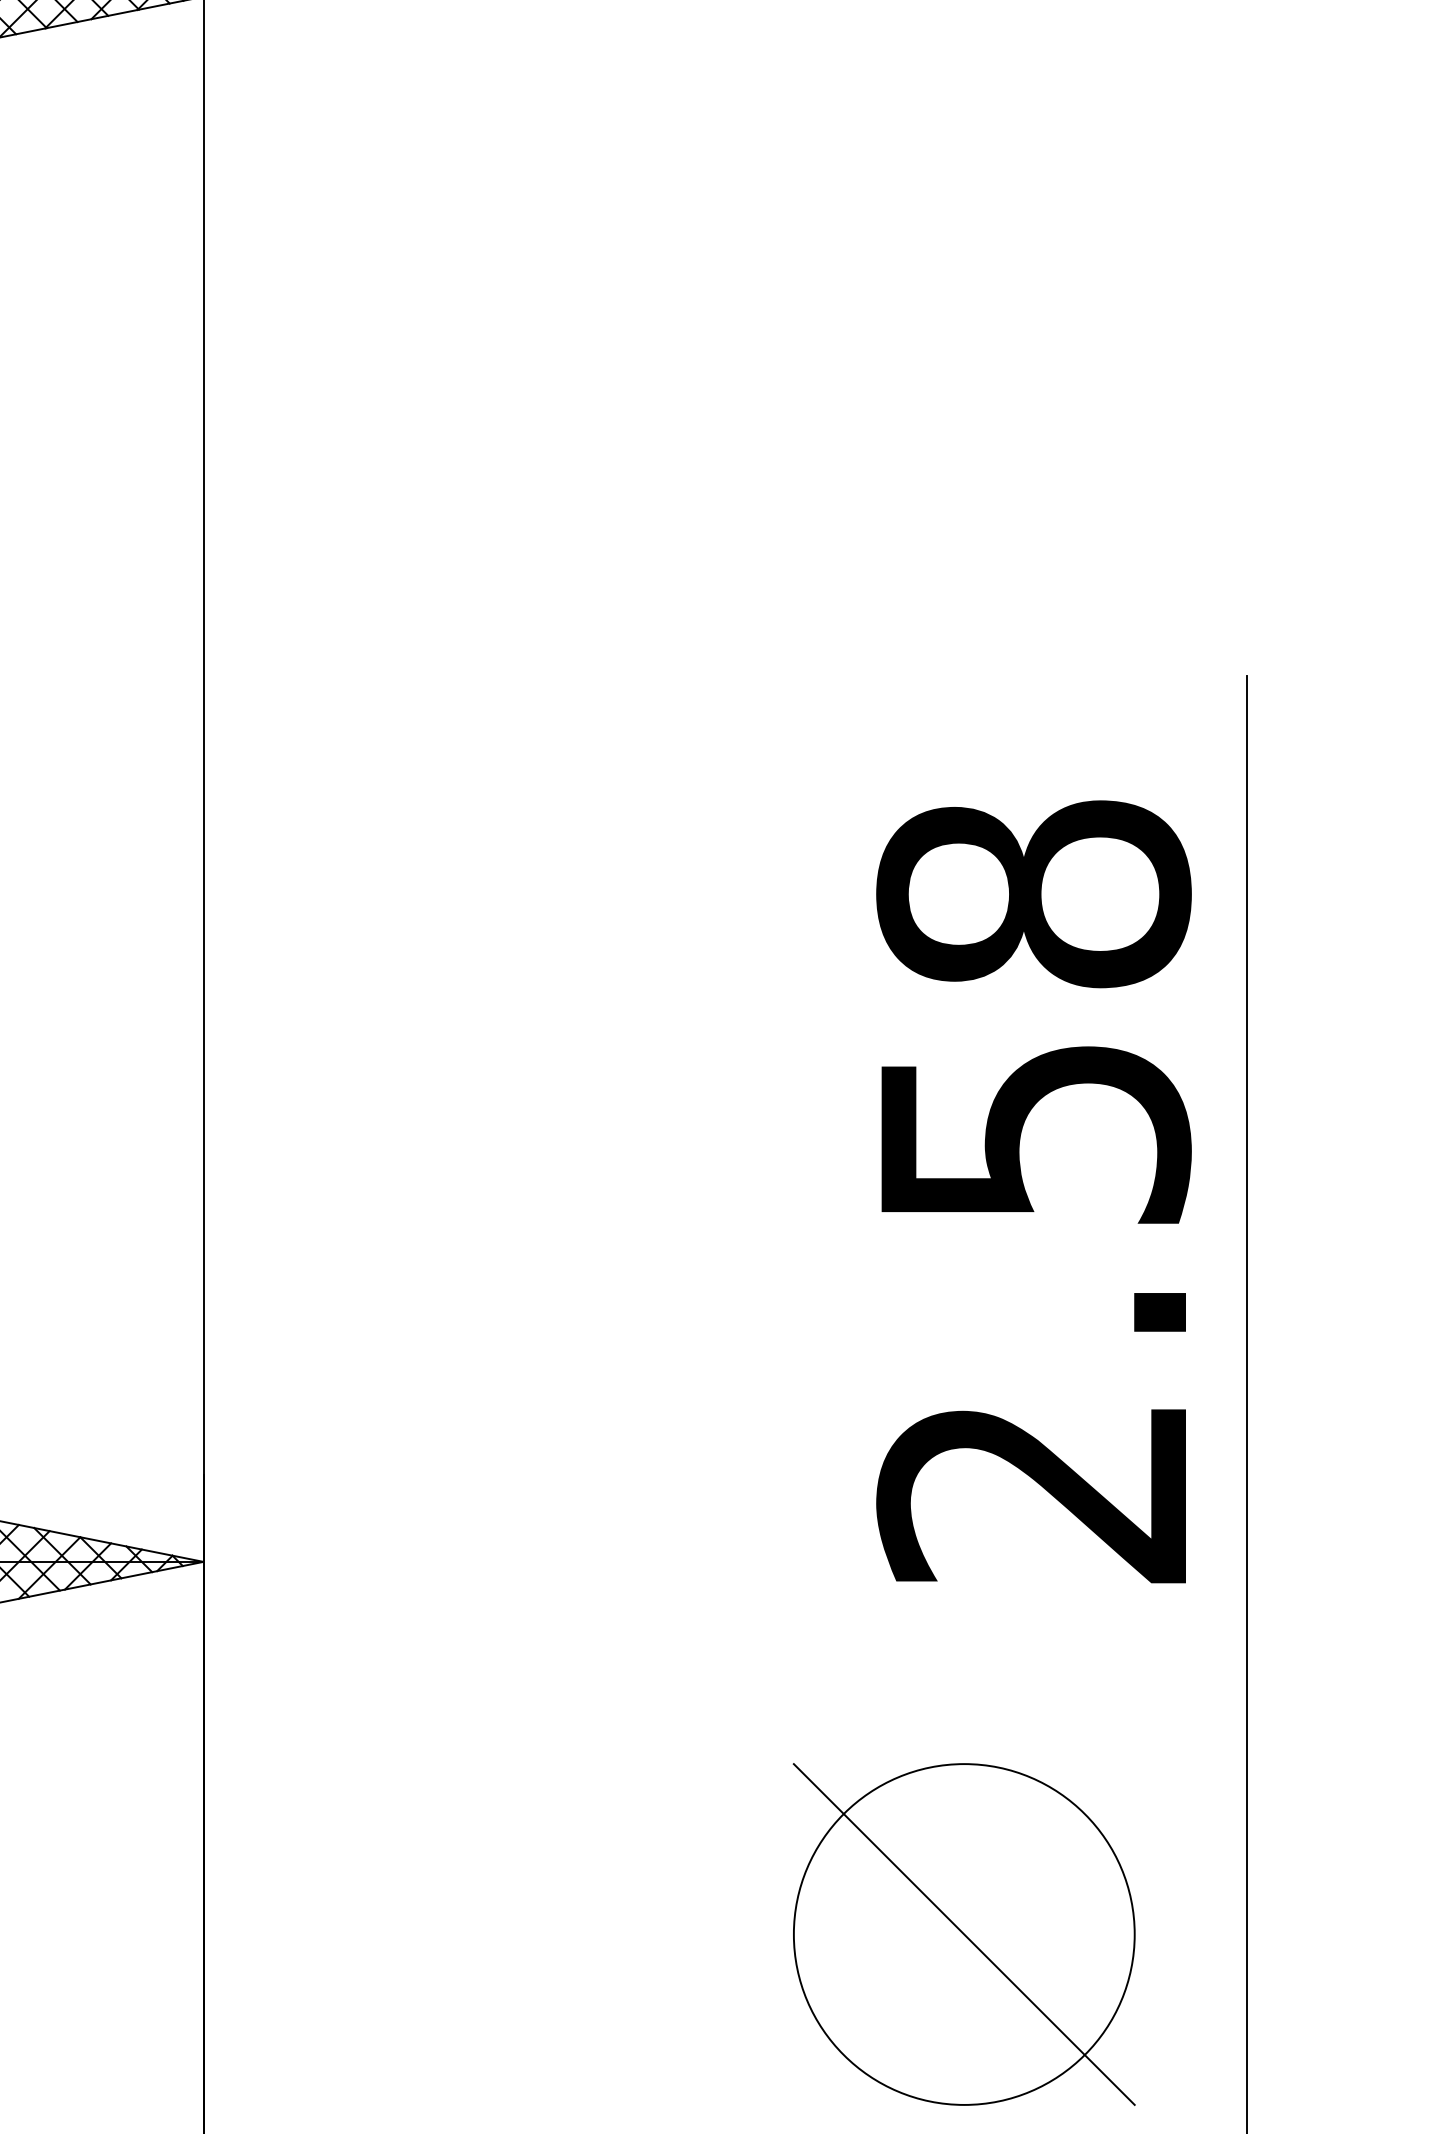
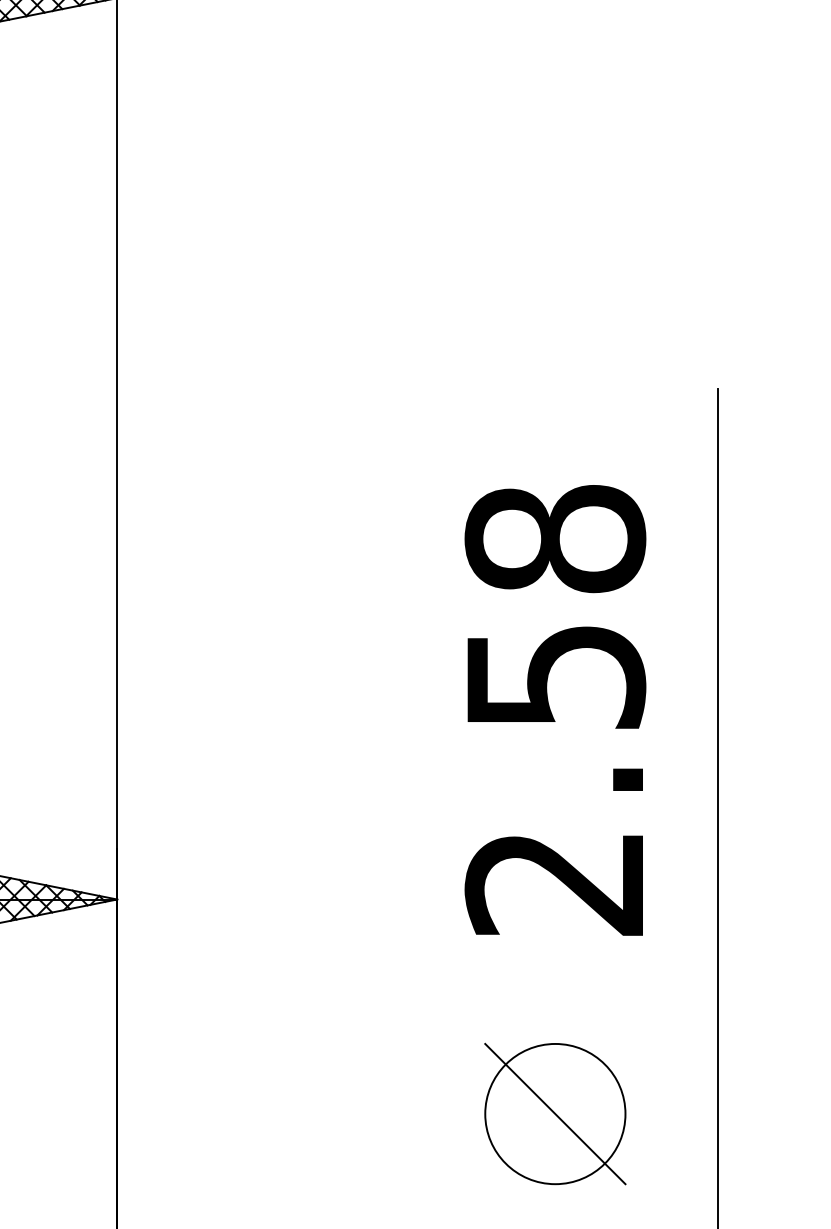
text: (1034, 1192) -> (555, 710), moved
part: (964, 1933) -> (555, 1113), size x0.71

